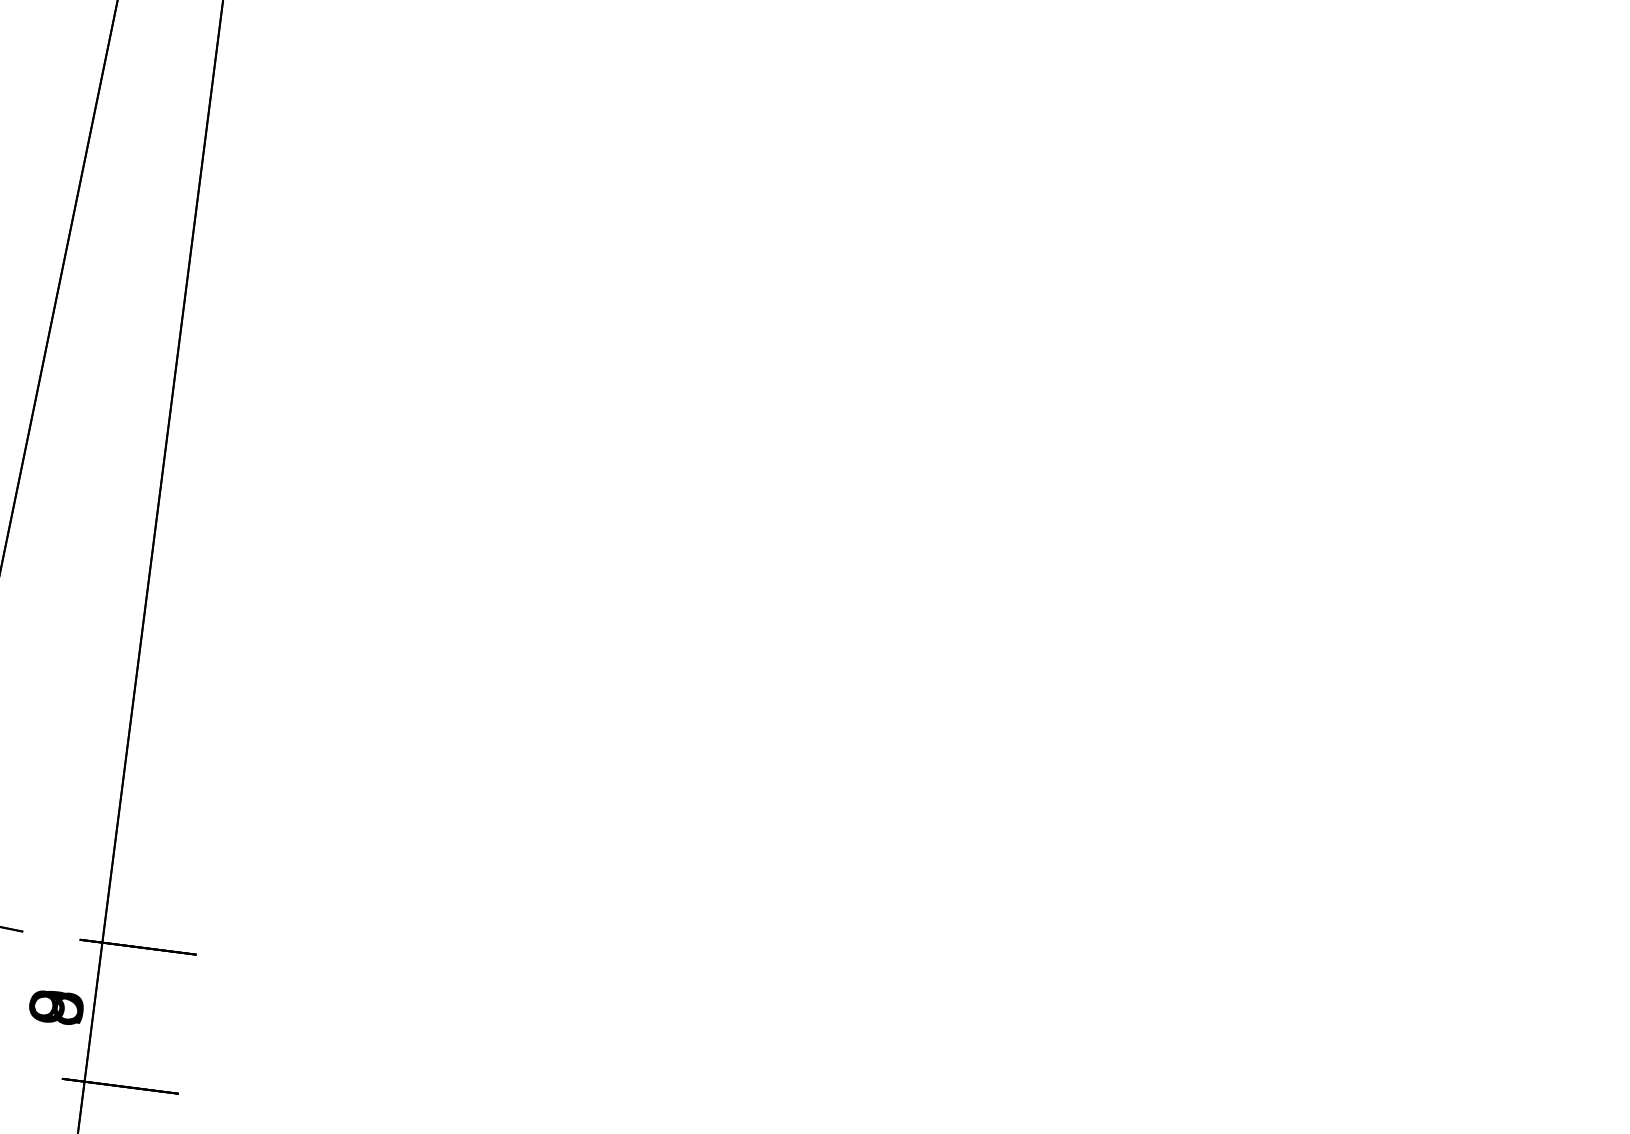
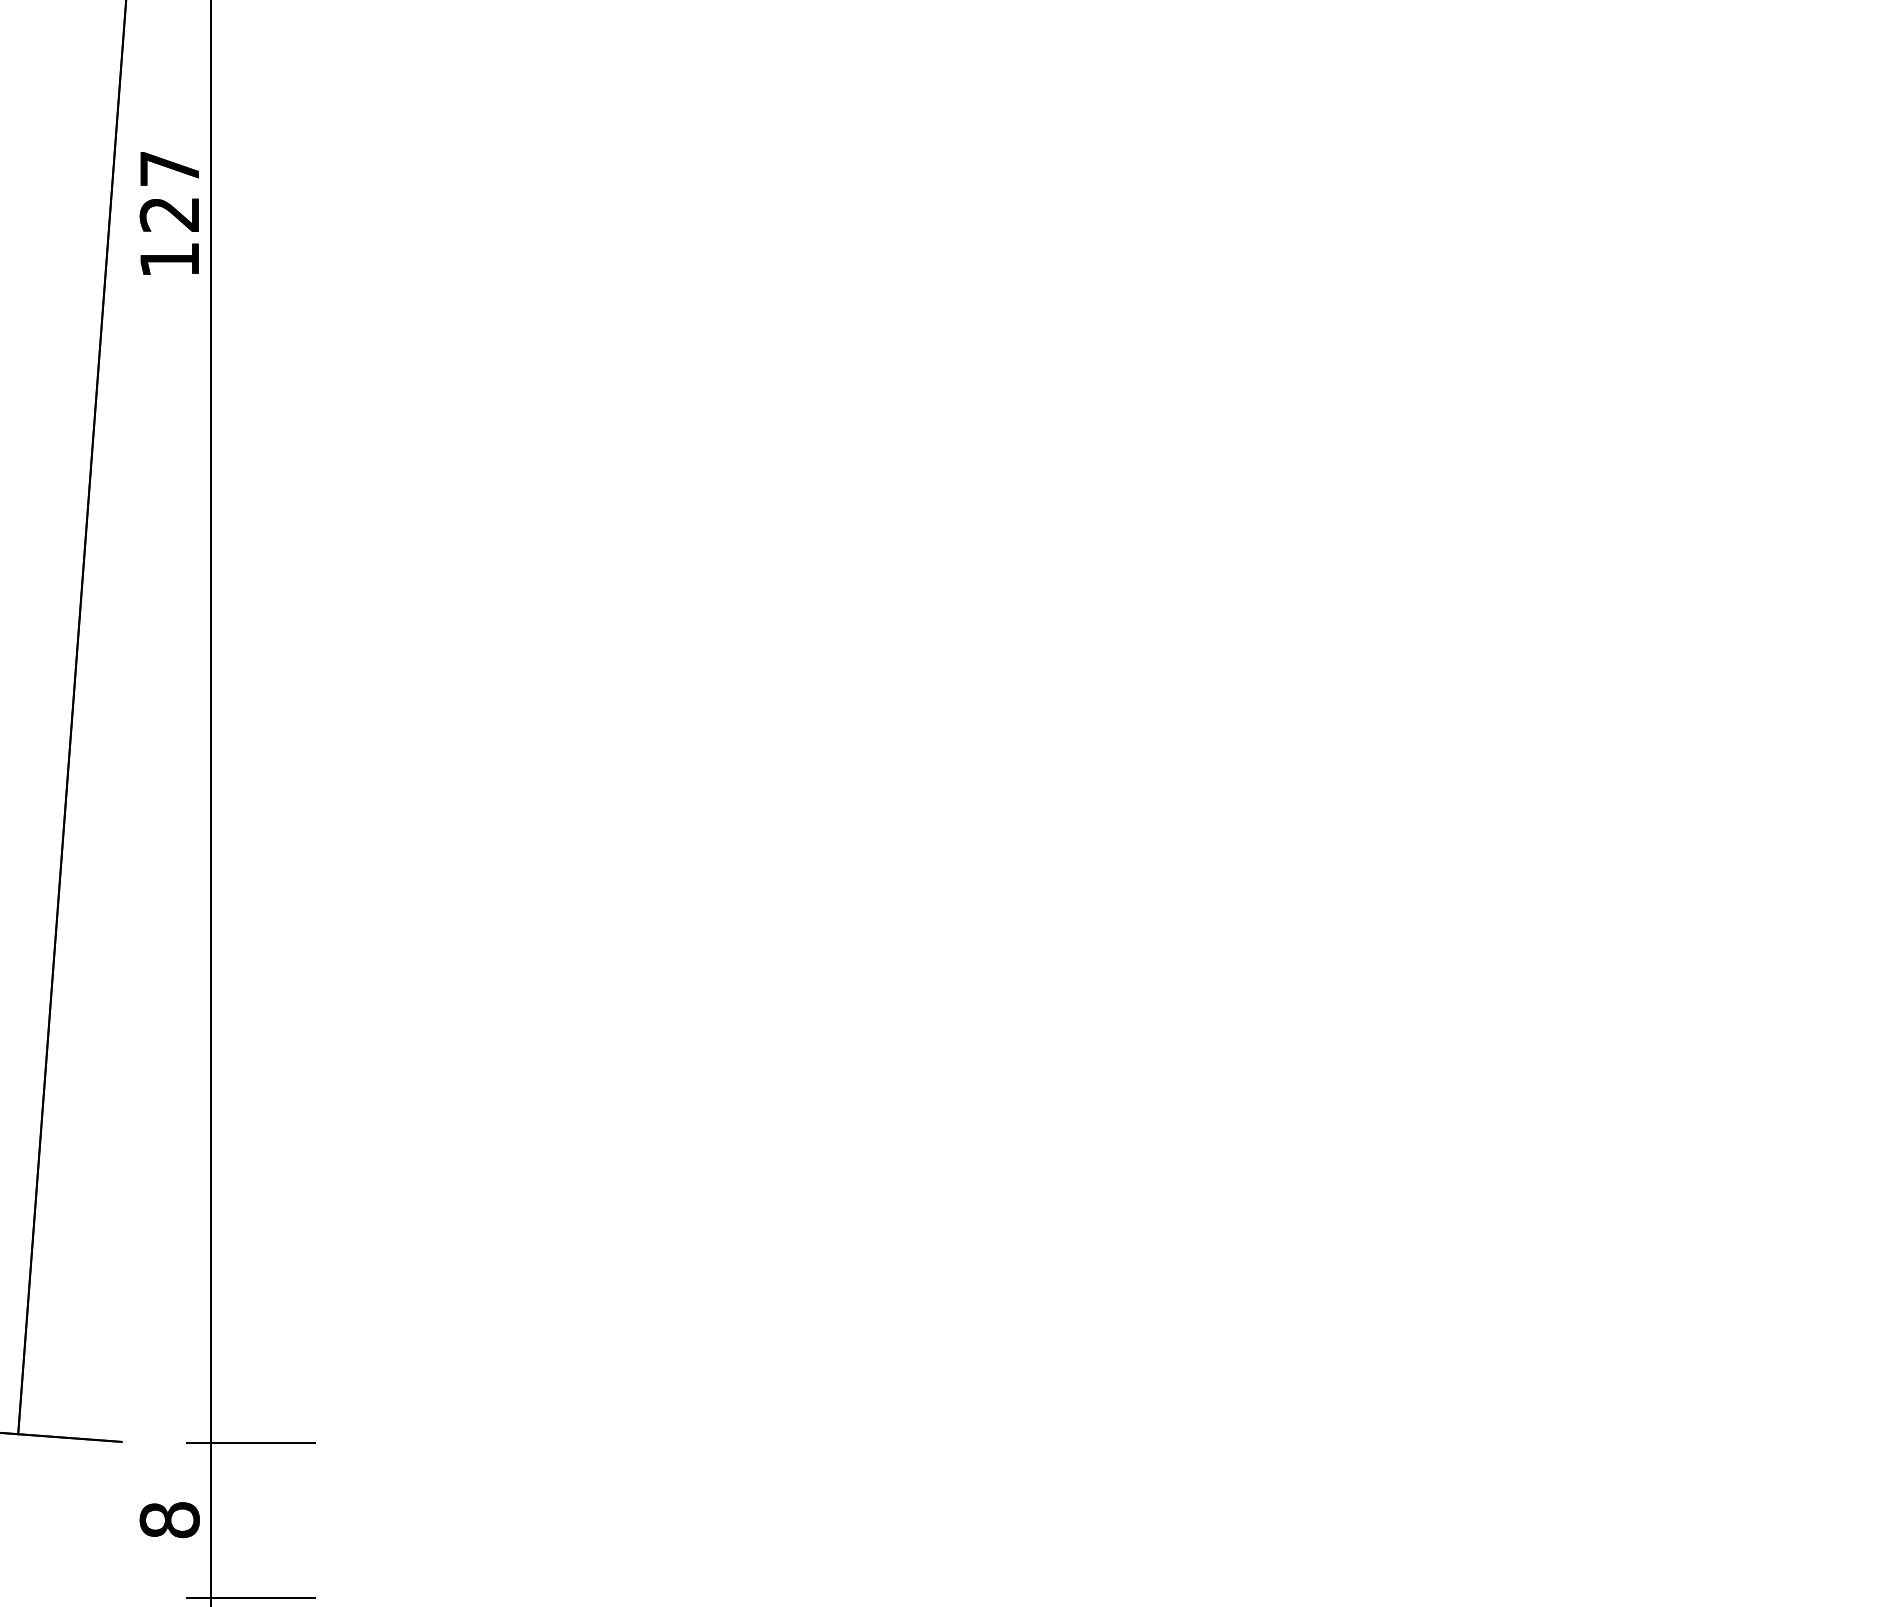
text: (56, 1007) -> (169, 1520), 9 -> 8

